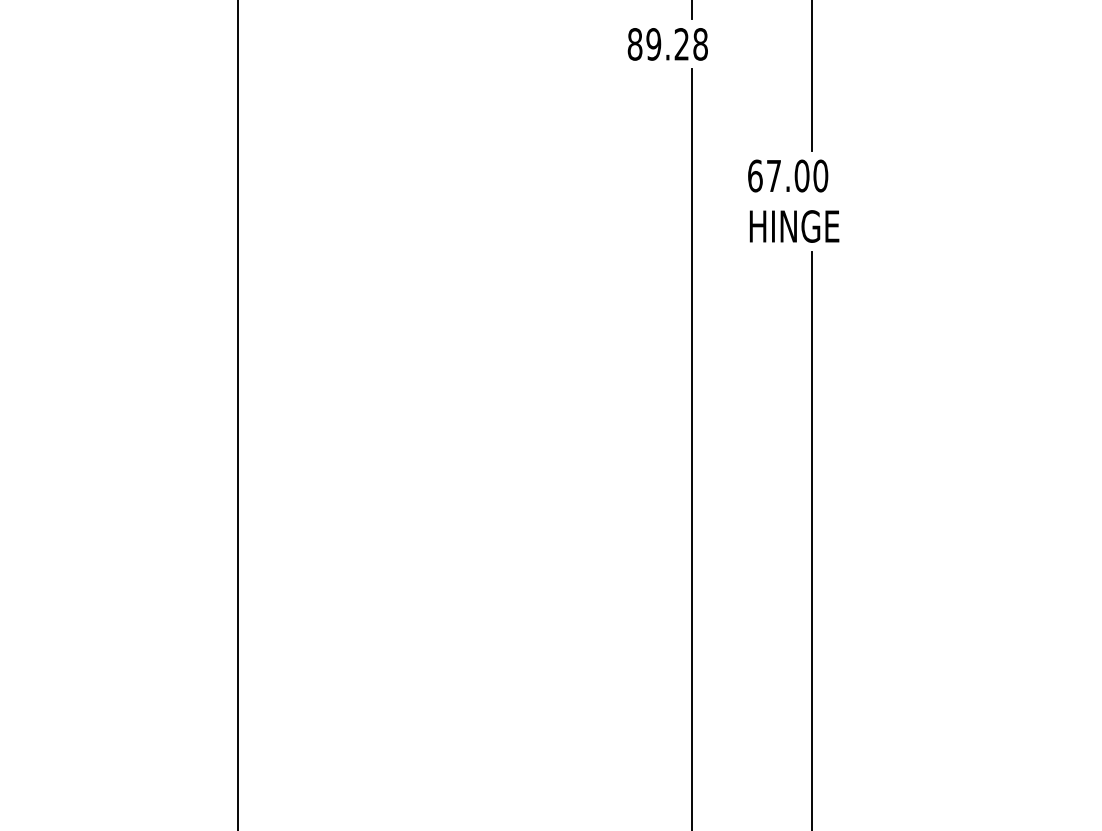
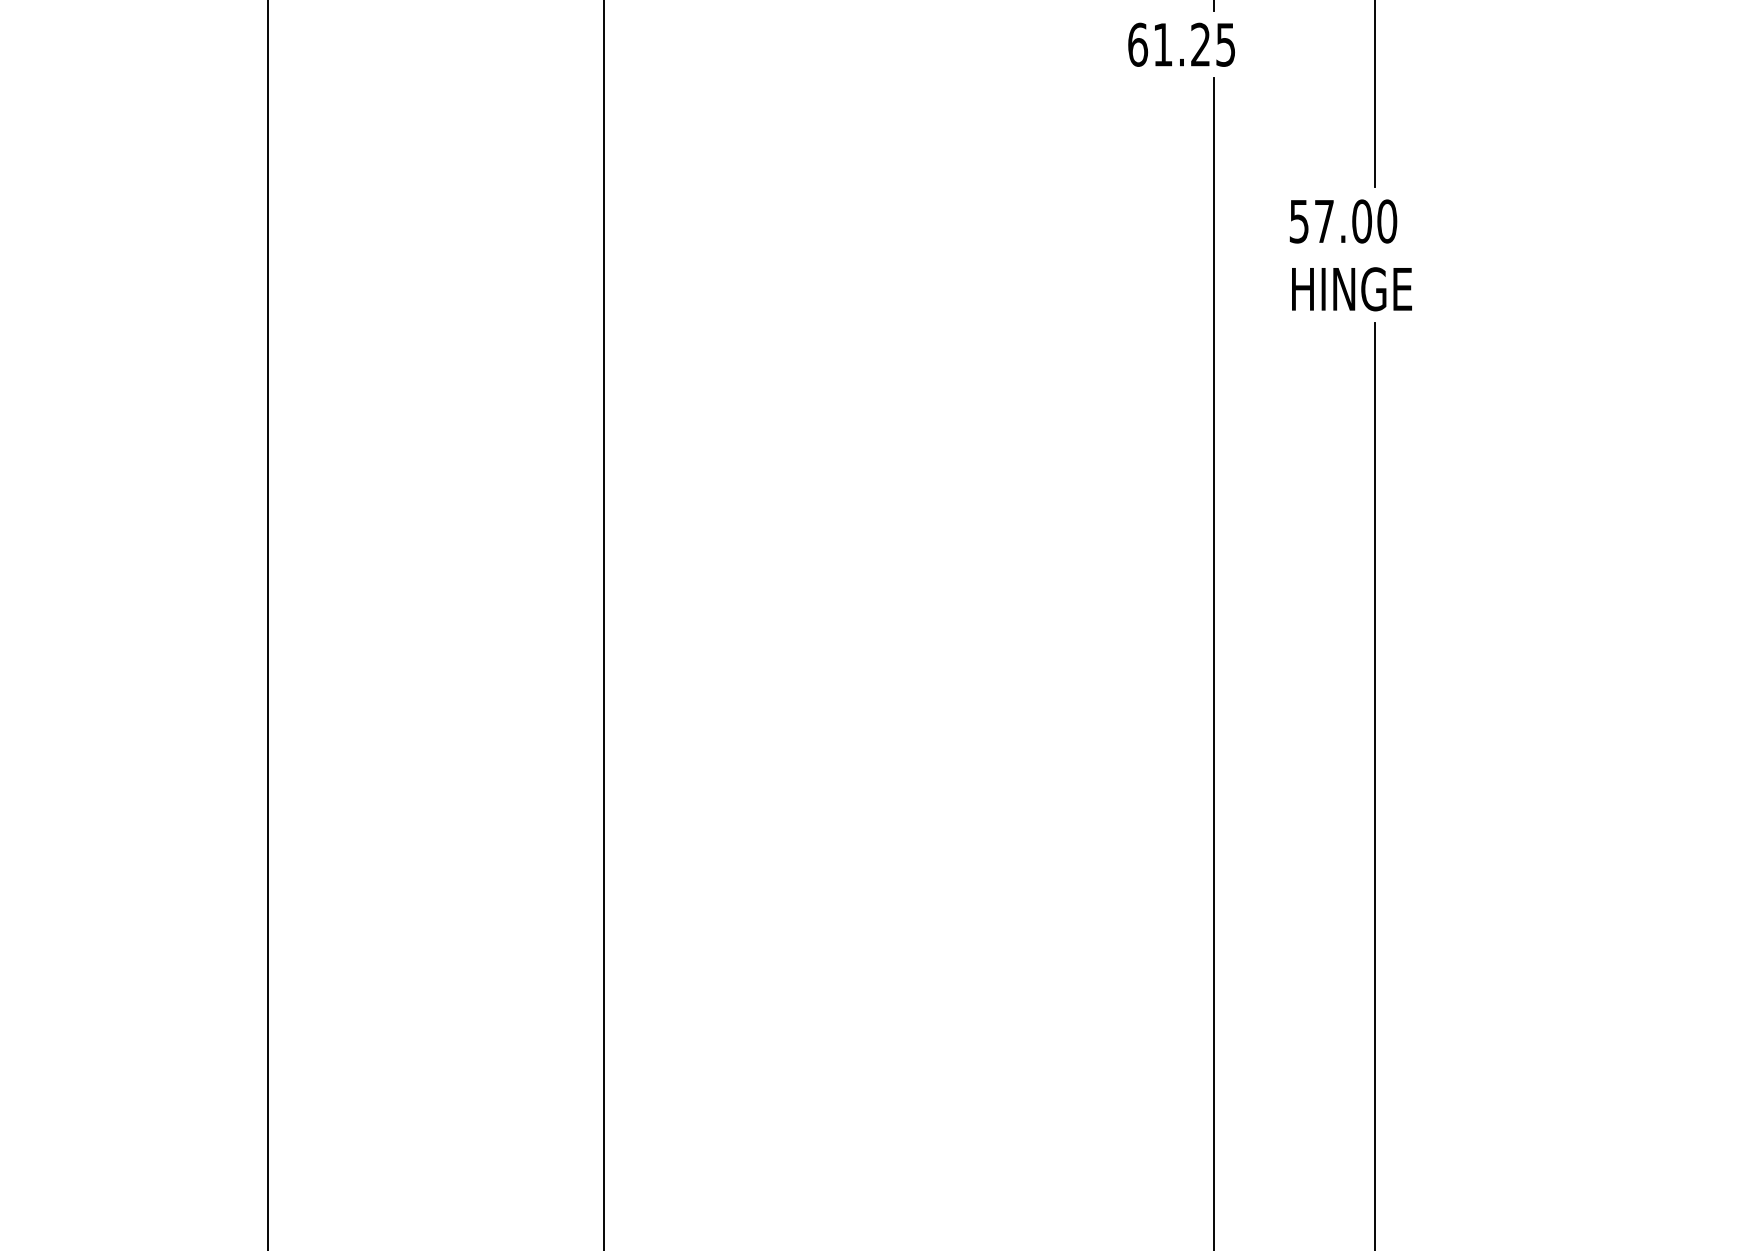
text: (667, 44) -> (1181, 44), 89.28 -> 61.25
text: (755, 176) -> (1299, 221), 67.00 -> 57.00

